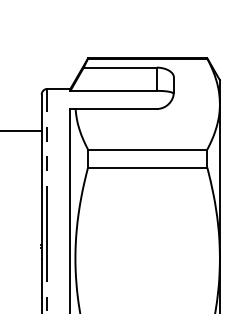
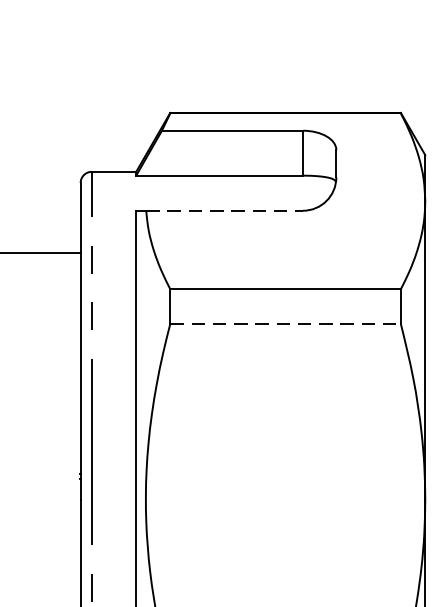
line: (116, 109) -> (225, 211), solid -> dashed
line: (147, 167) -> (285, 323), solid -> dashed

